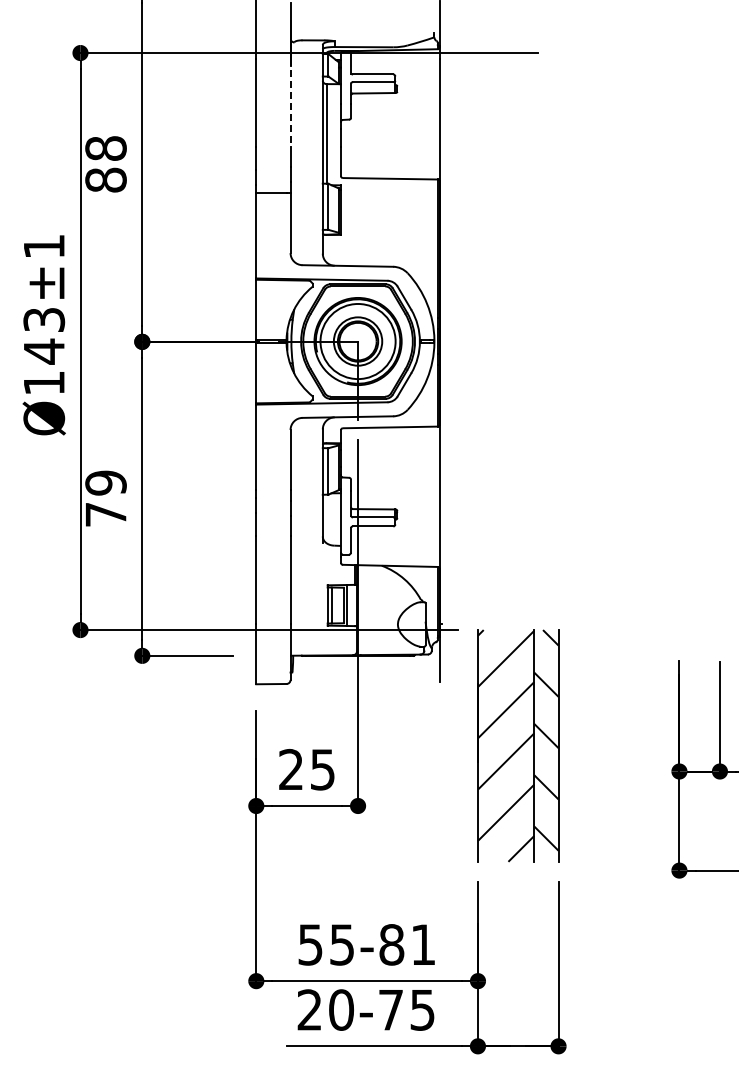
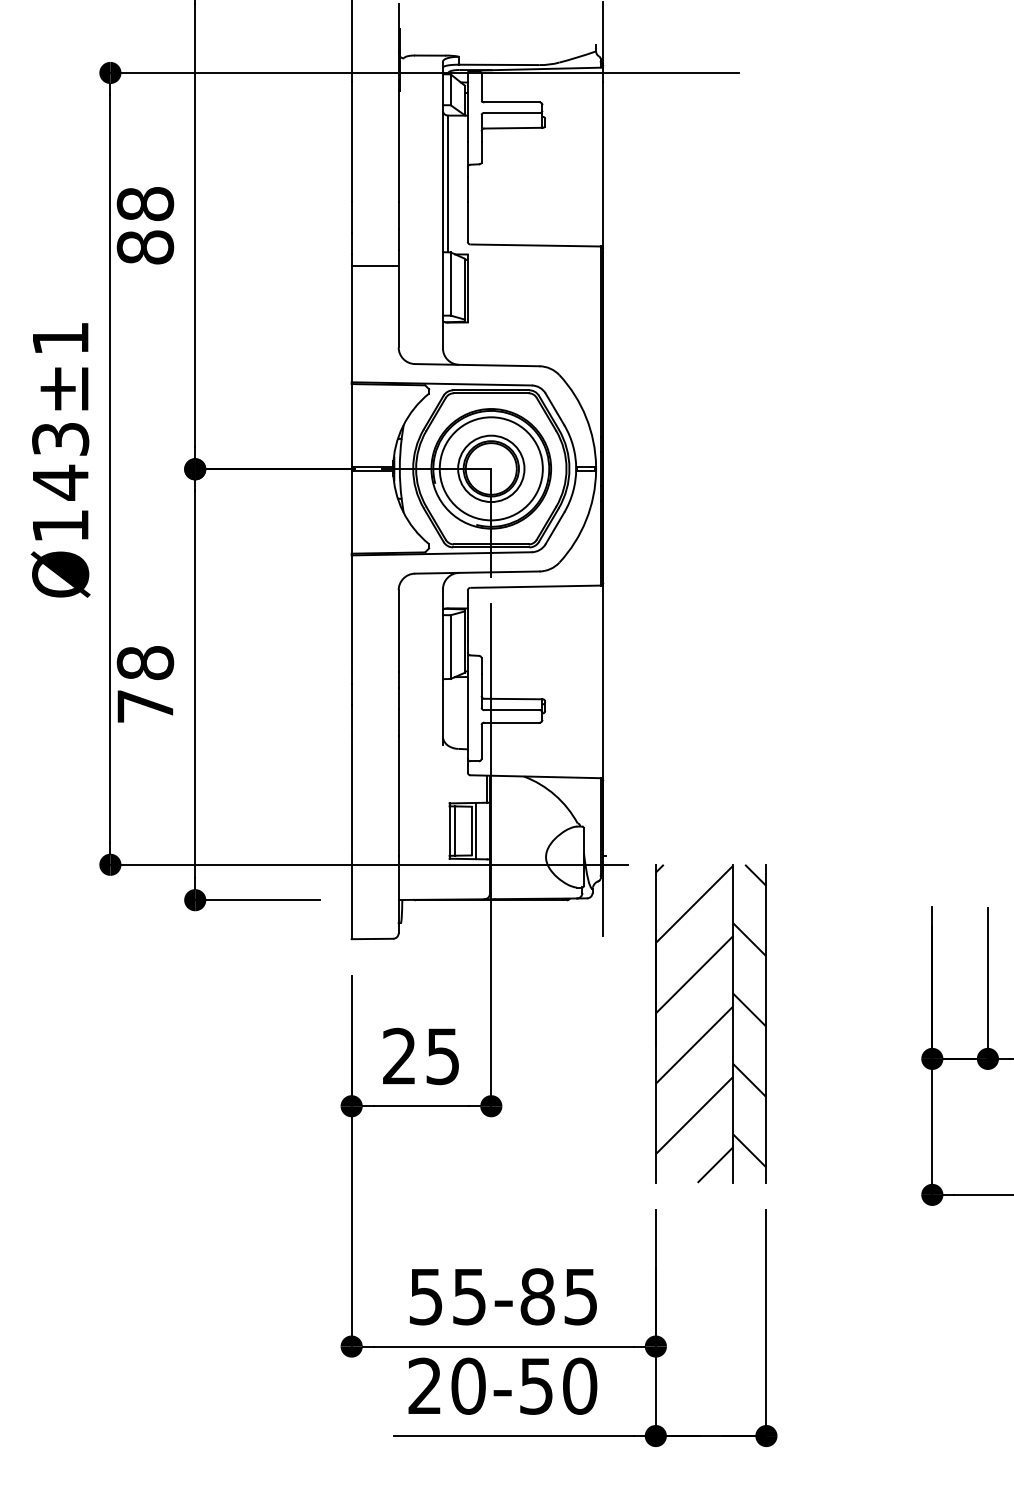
line: (290, 103) -> (398, 142), dashed -> solid
text: (105, 482) -> (144, 662), 79 -> 78
text: (422, 944) -> (579, 1296), 55-81 -> 55-85
text: (407, 1009) -> (559, 1385), 20-75 -> 20-50

